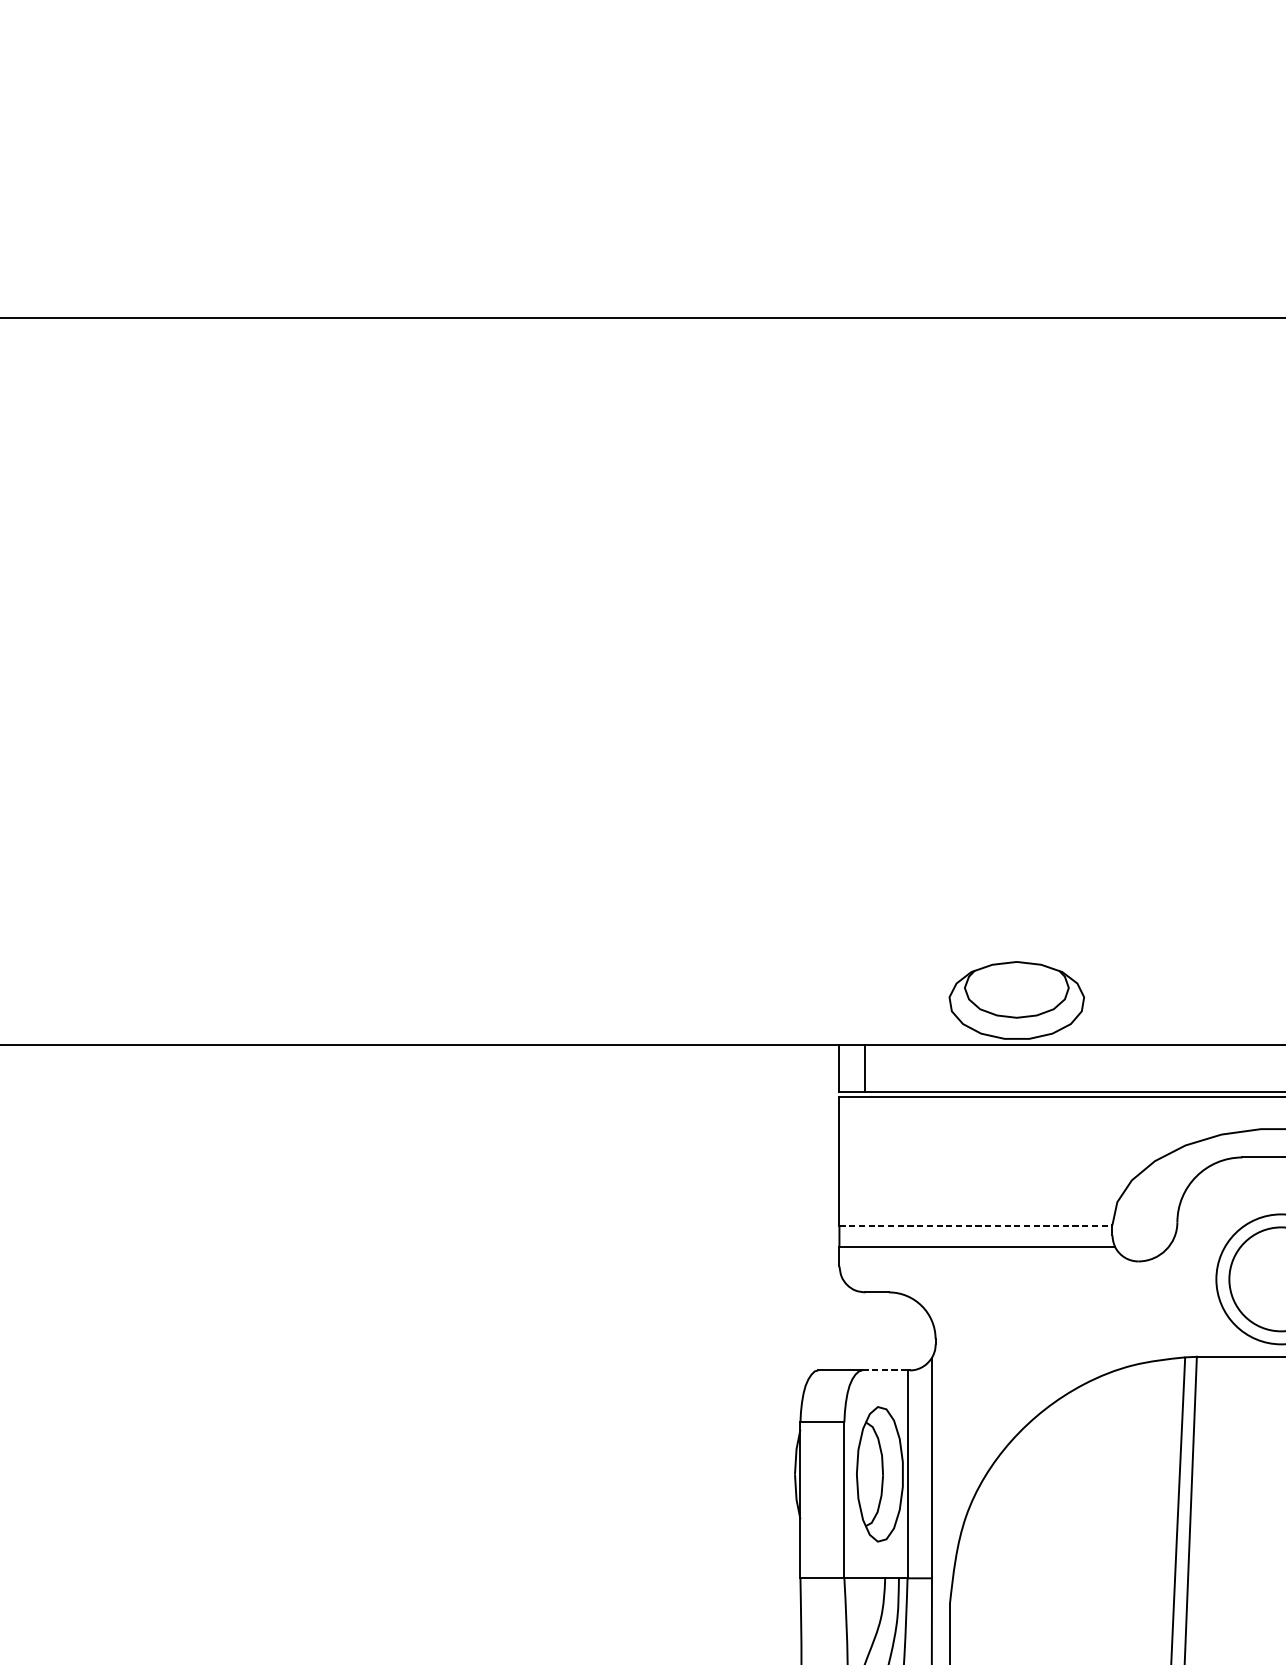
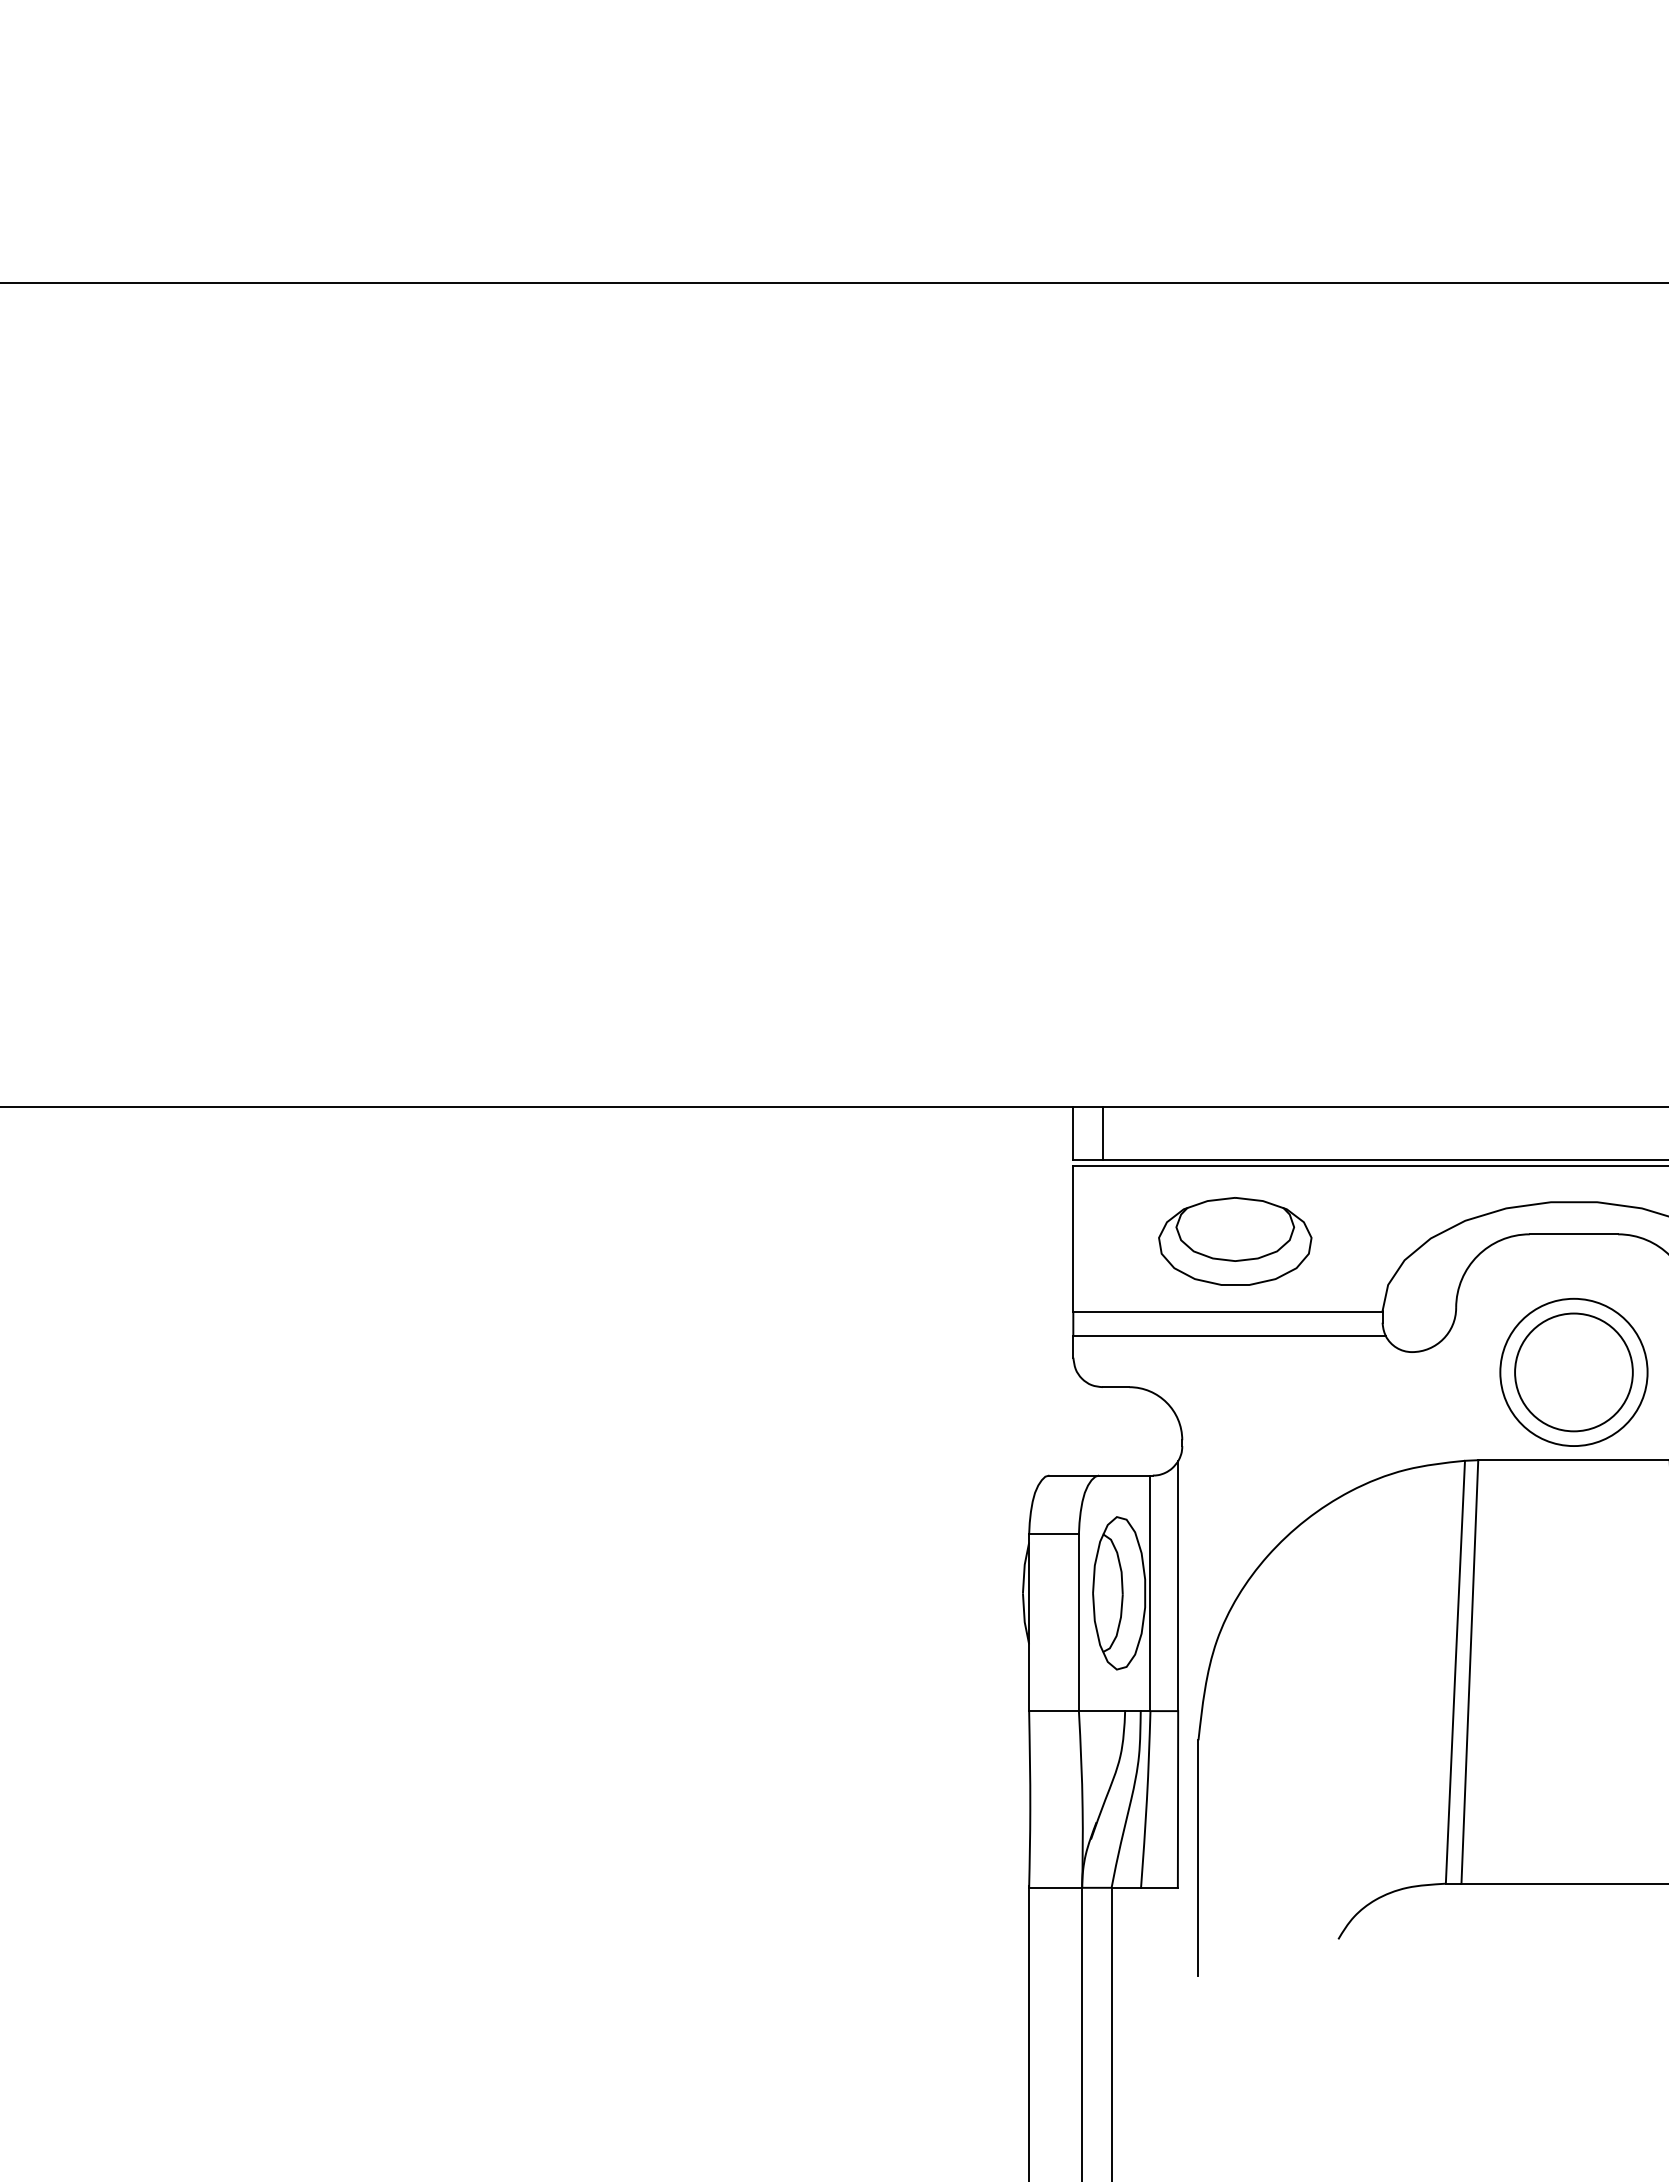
part: (1017, 1000) -> (1235, 1241), moved
line: (975, 1225) -> (1227, 1311), dashed -> solid
line: (884, 1370) -> (1124, 1475), dashed -> solid

